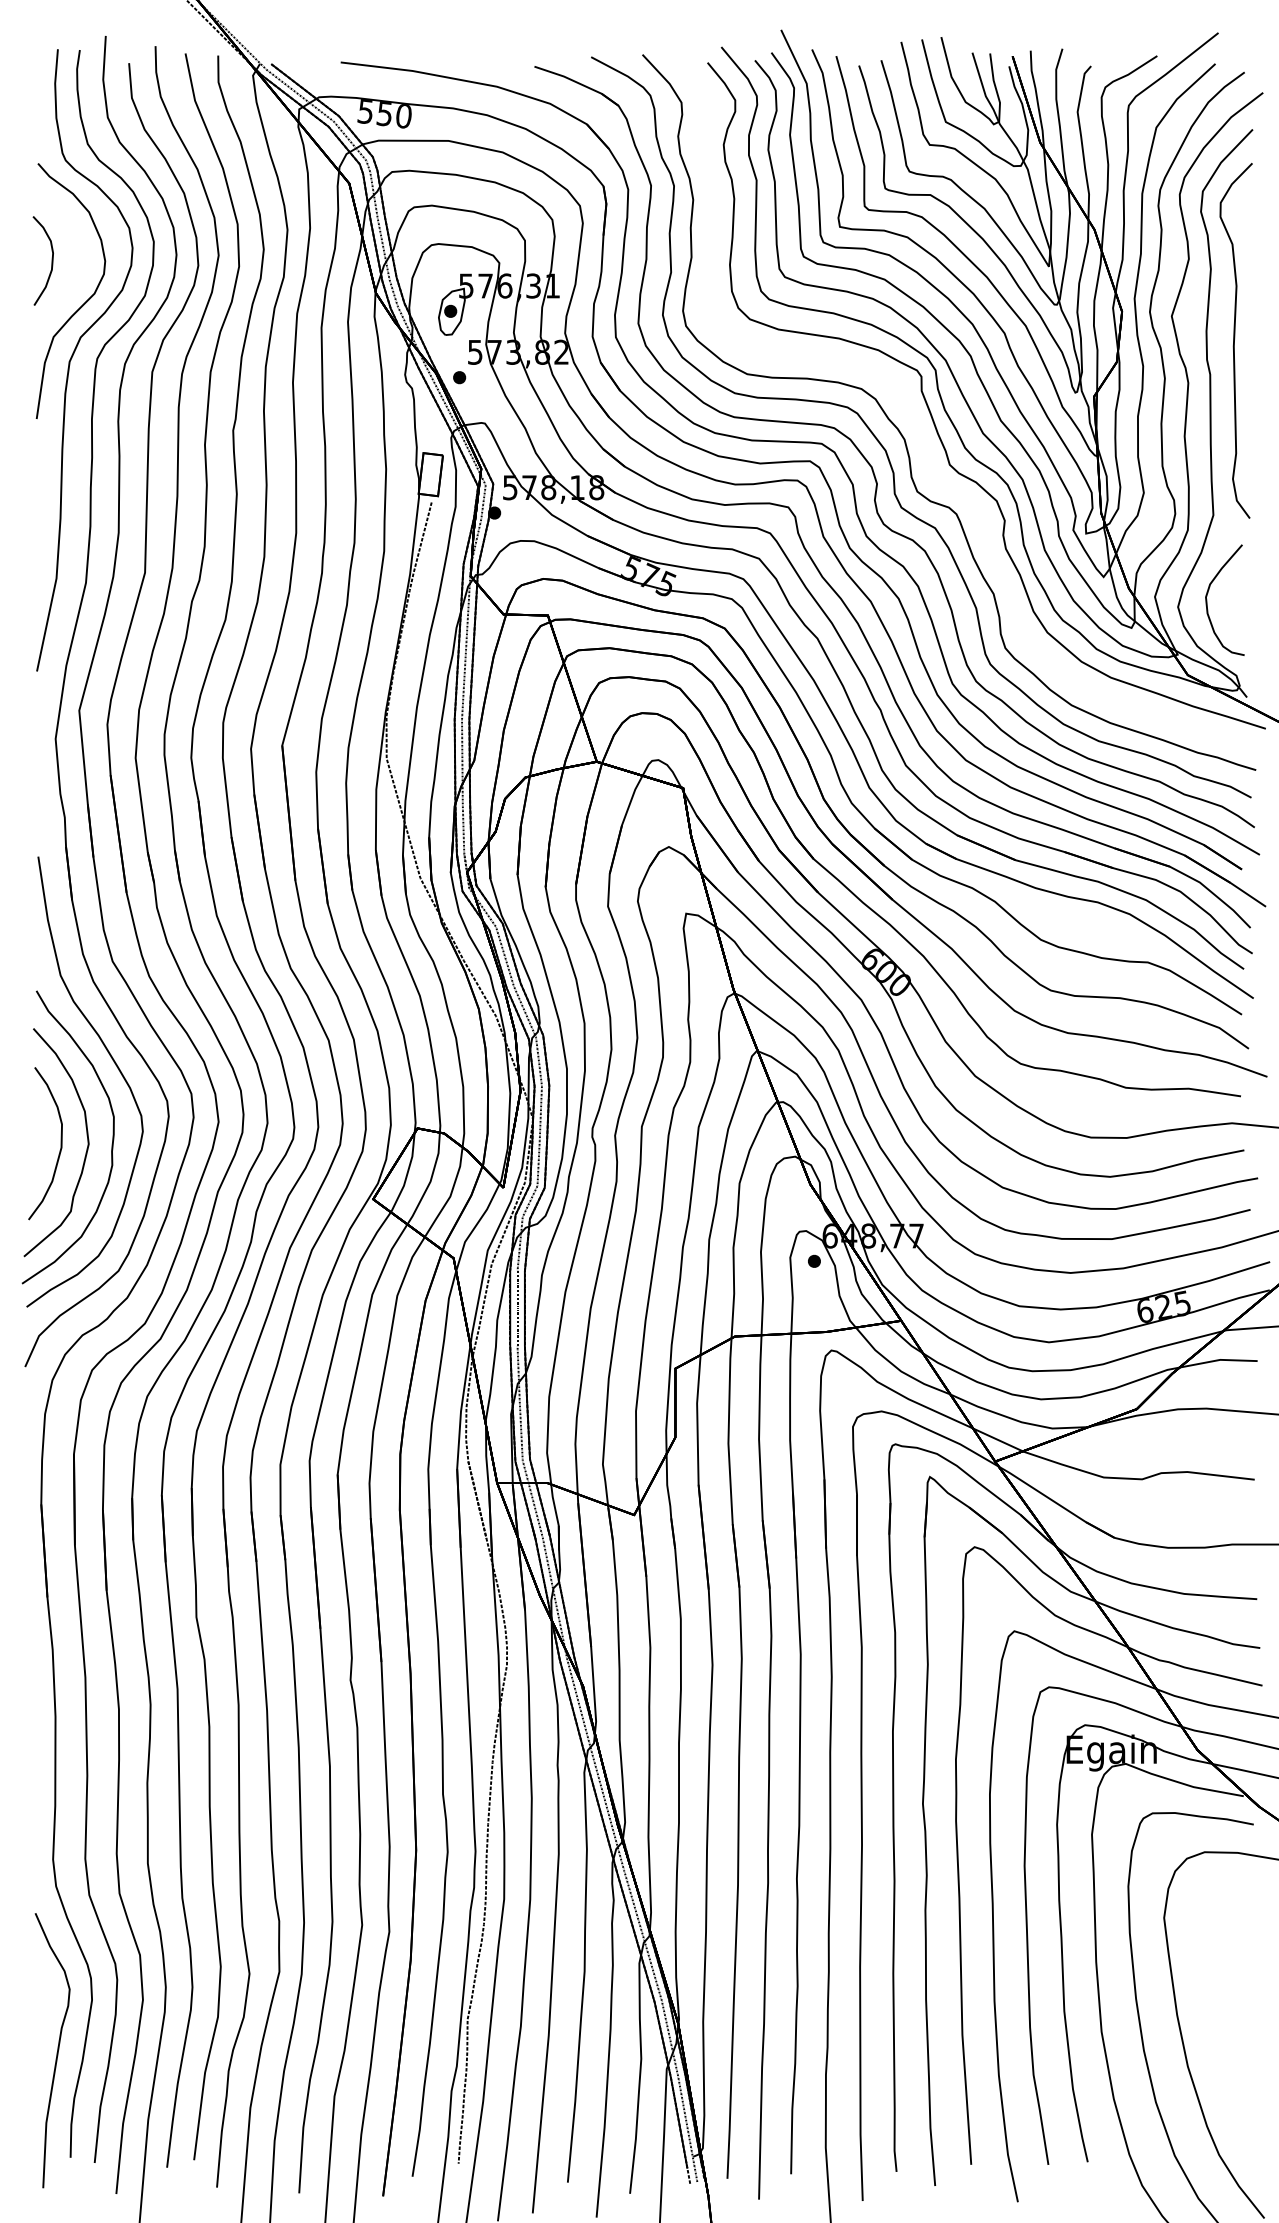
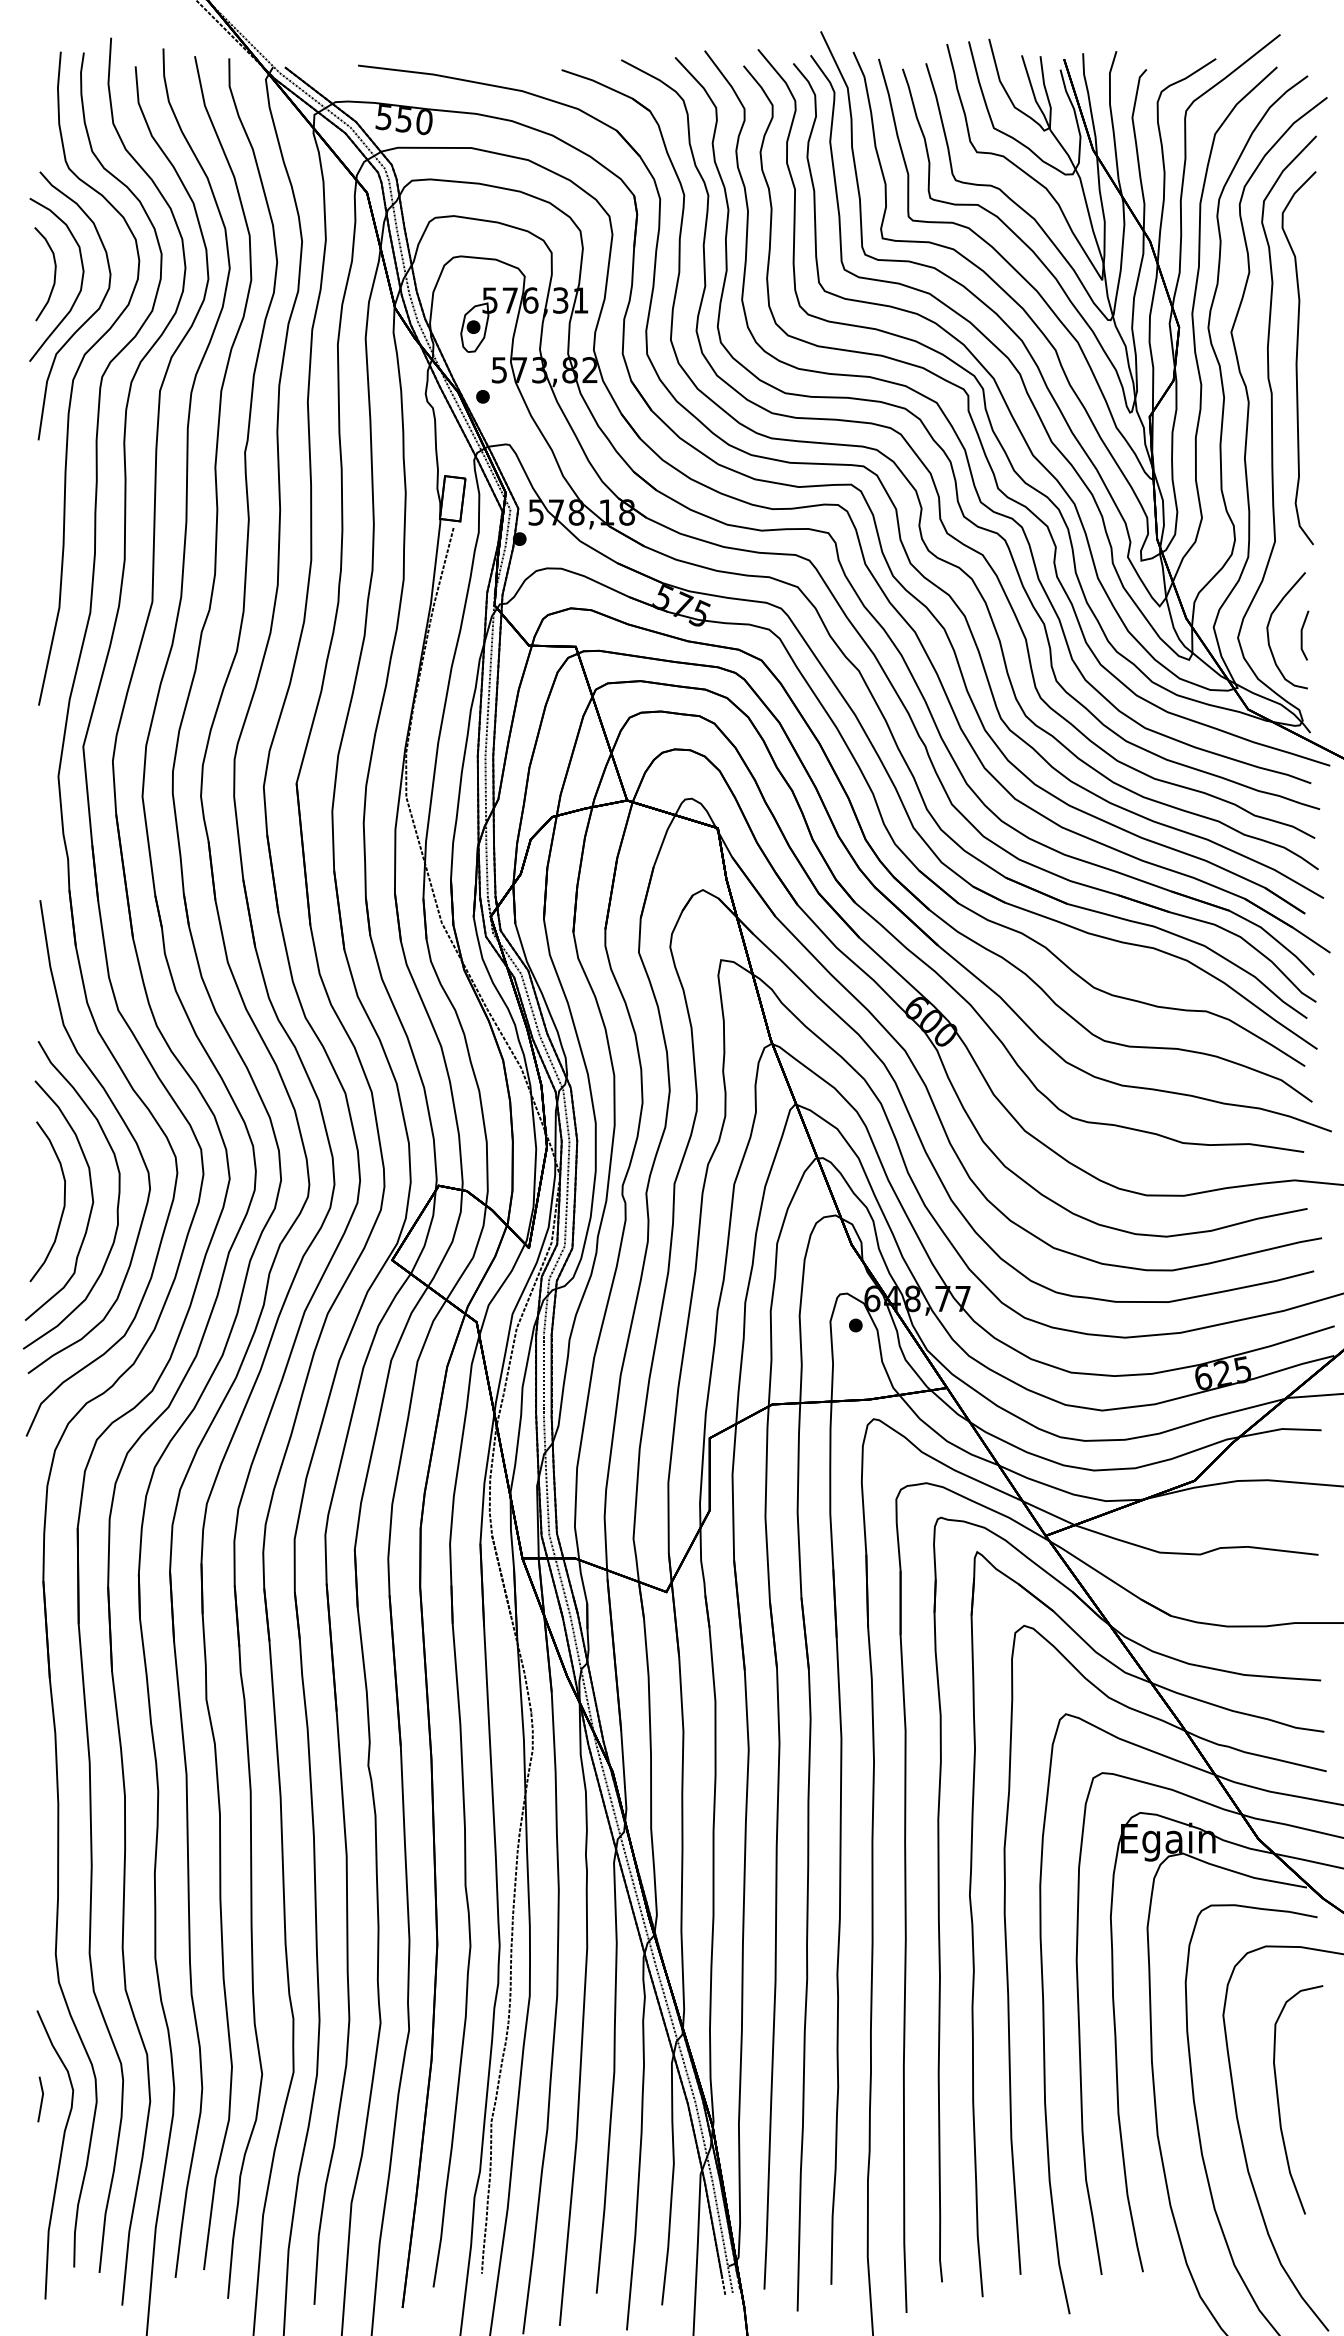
part: (76, 270) -> (80, 284), added
part: (917, 424) -> (964, 446), added
part: (38, 1997) -> (40, 2099), added
part: (1217, 2000) -> (1279, 2102), added

